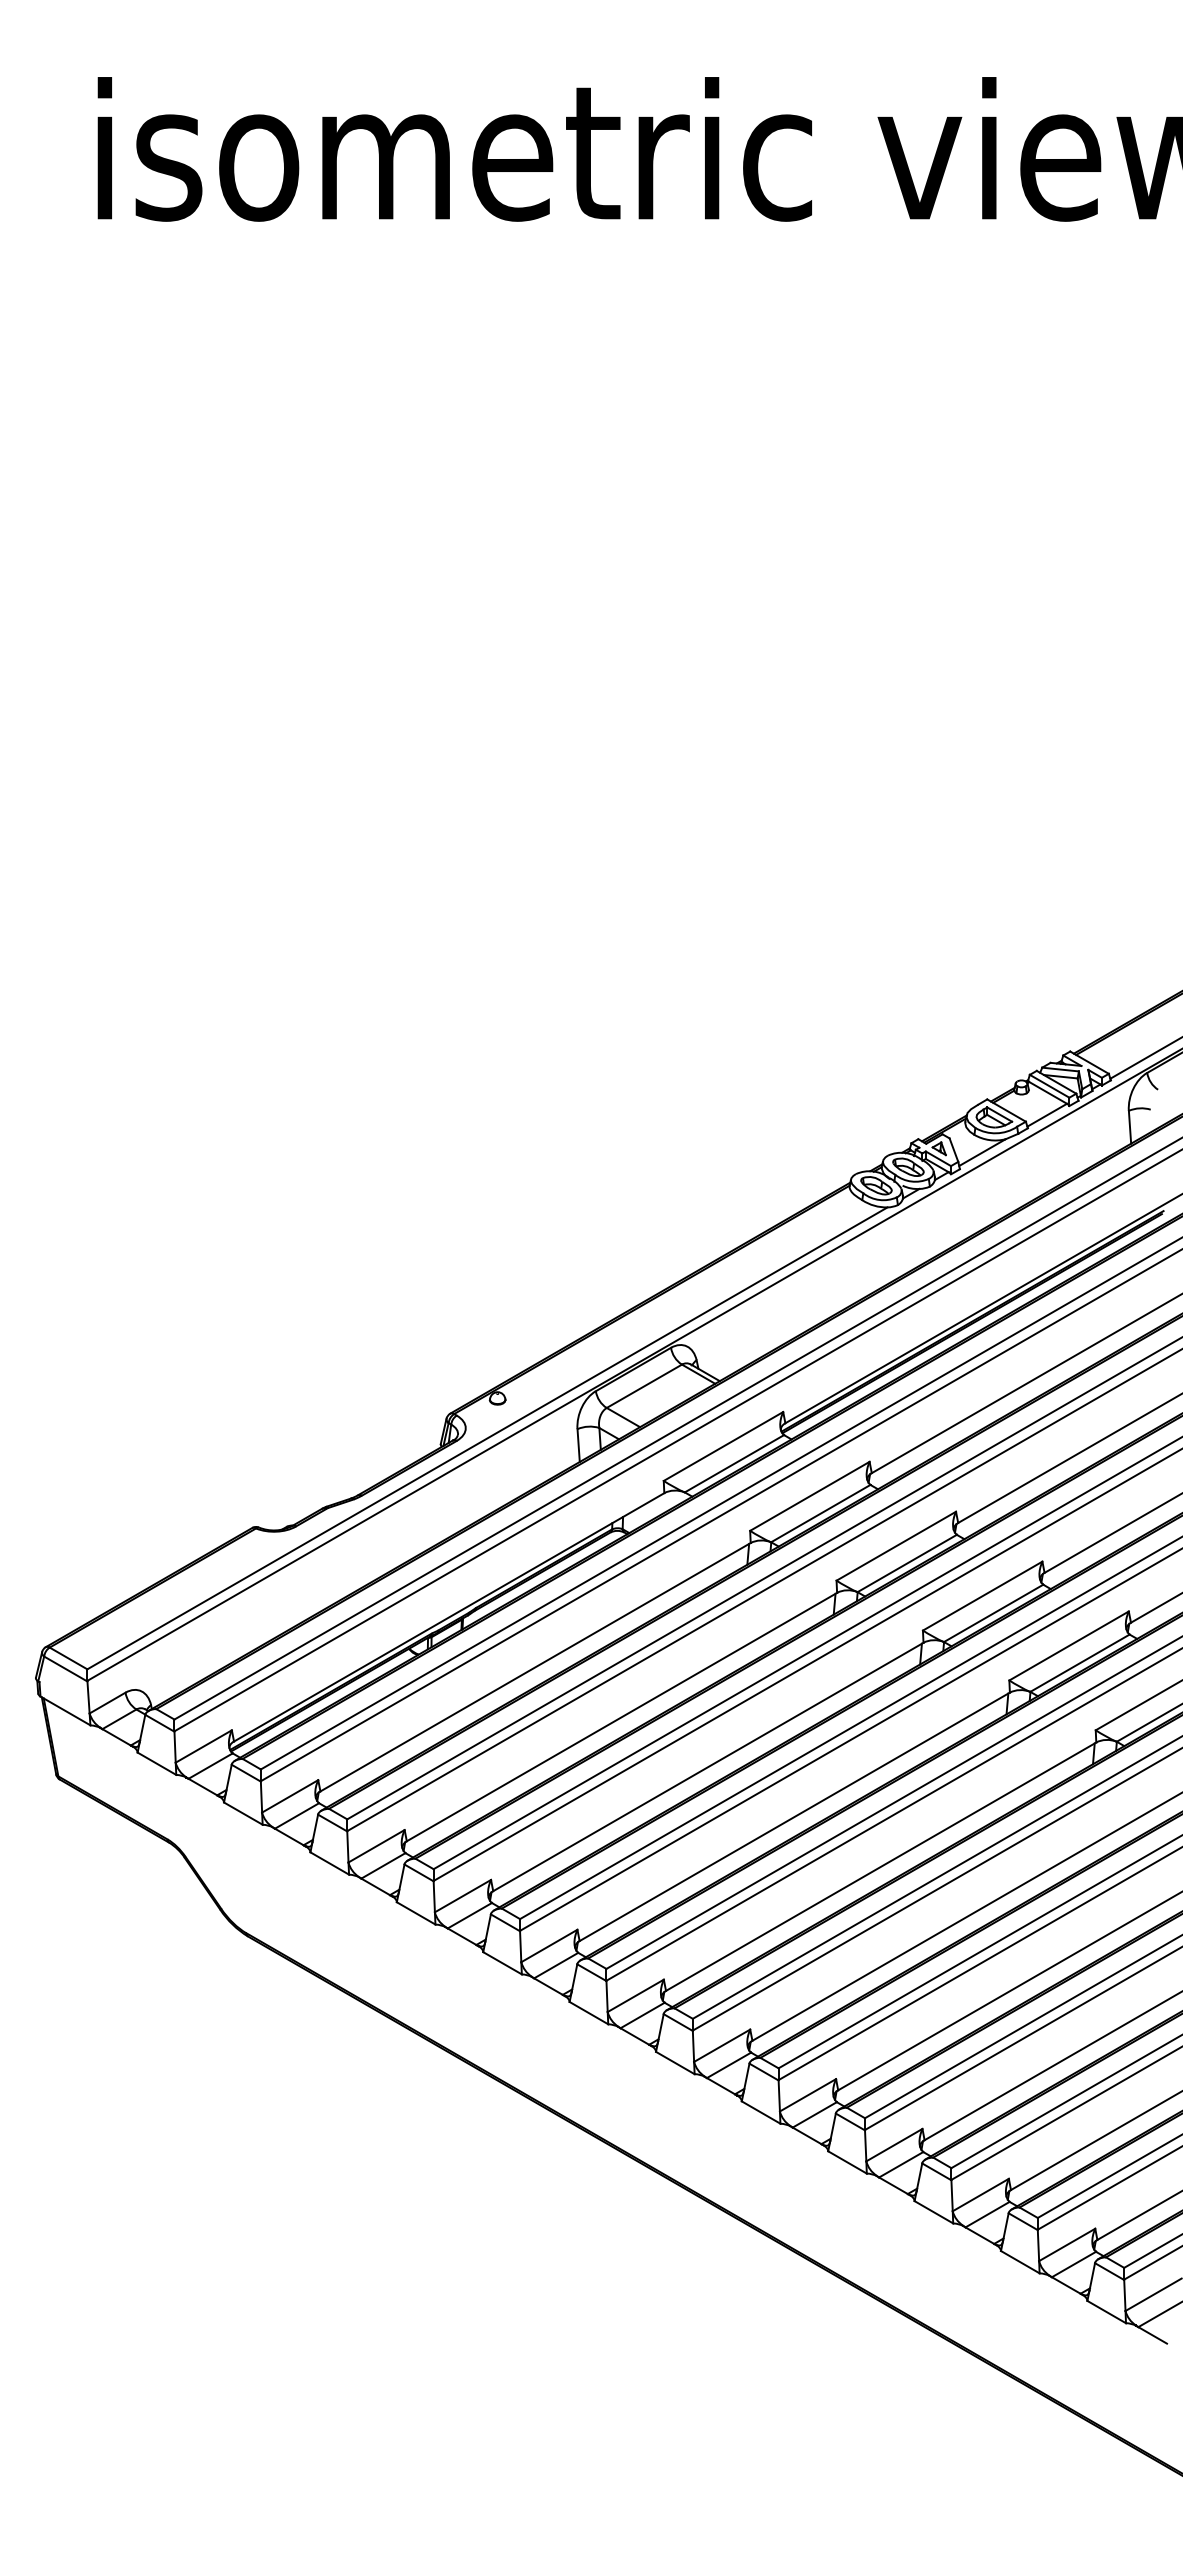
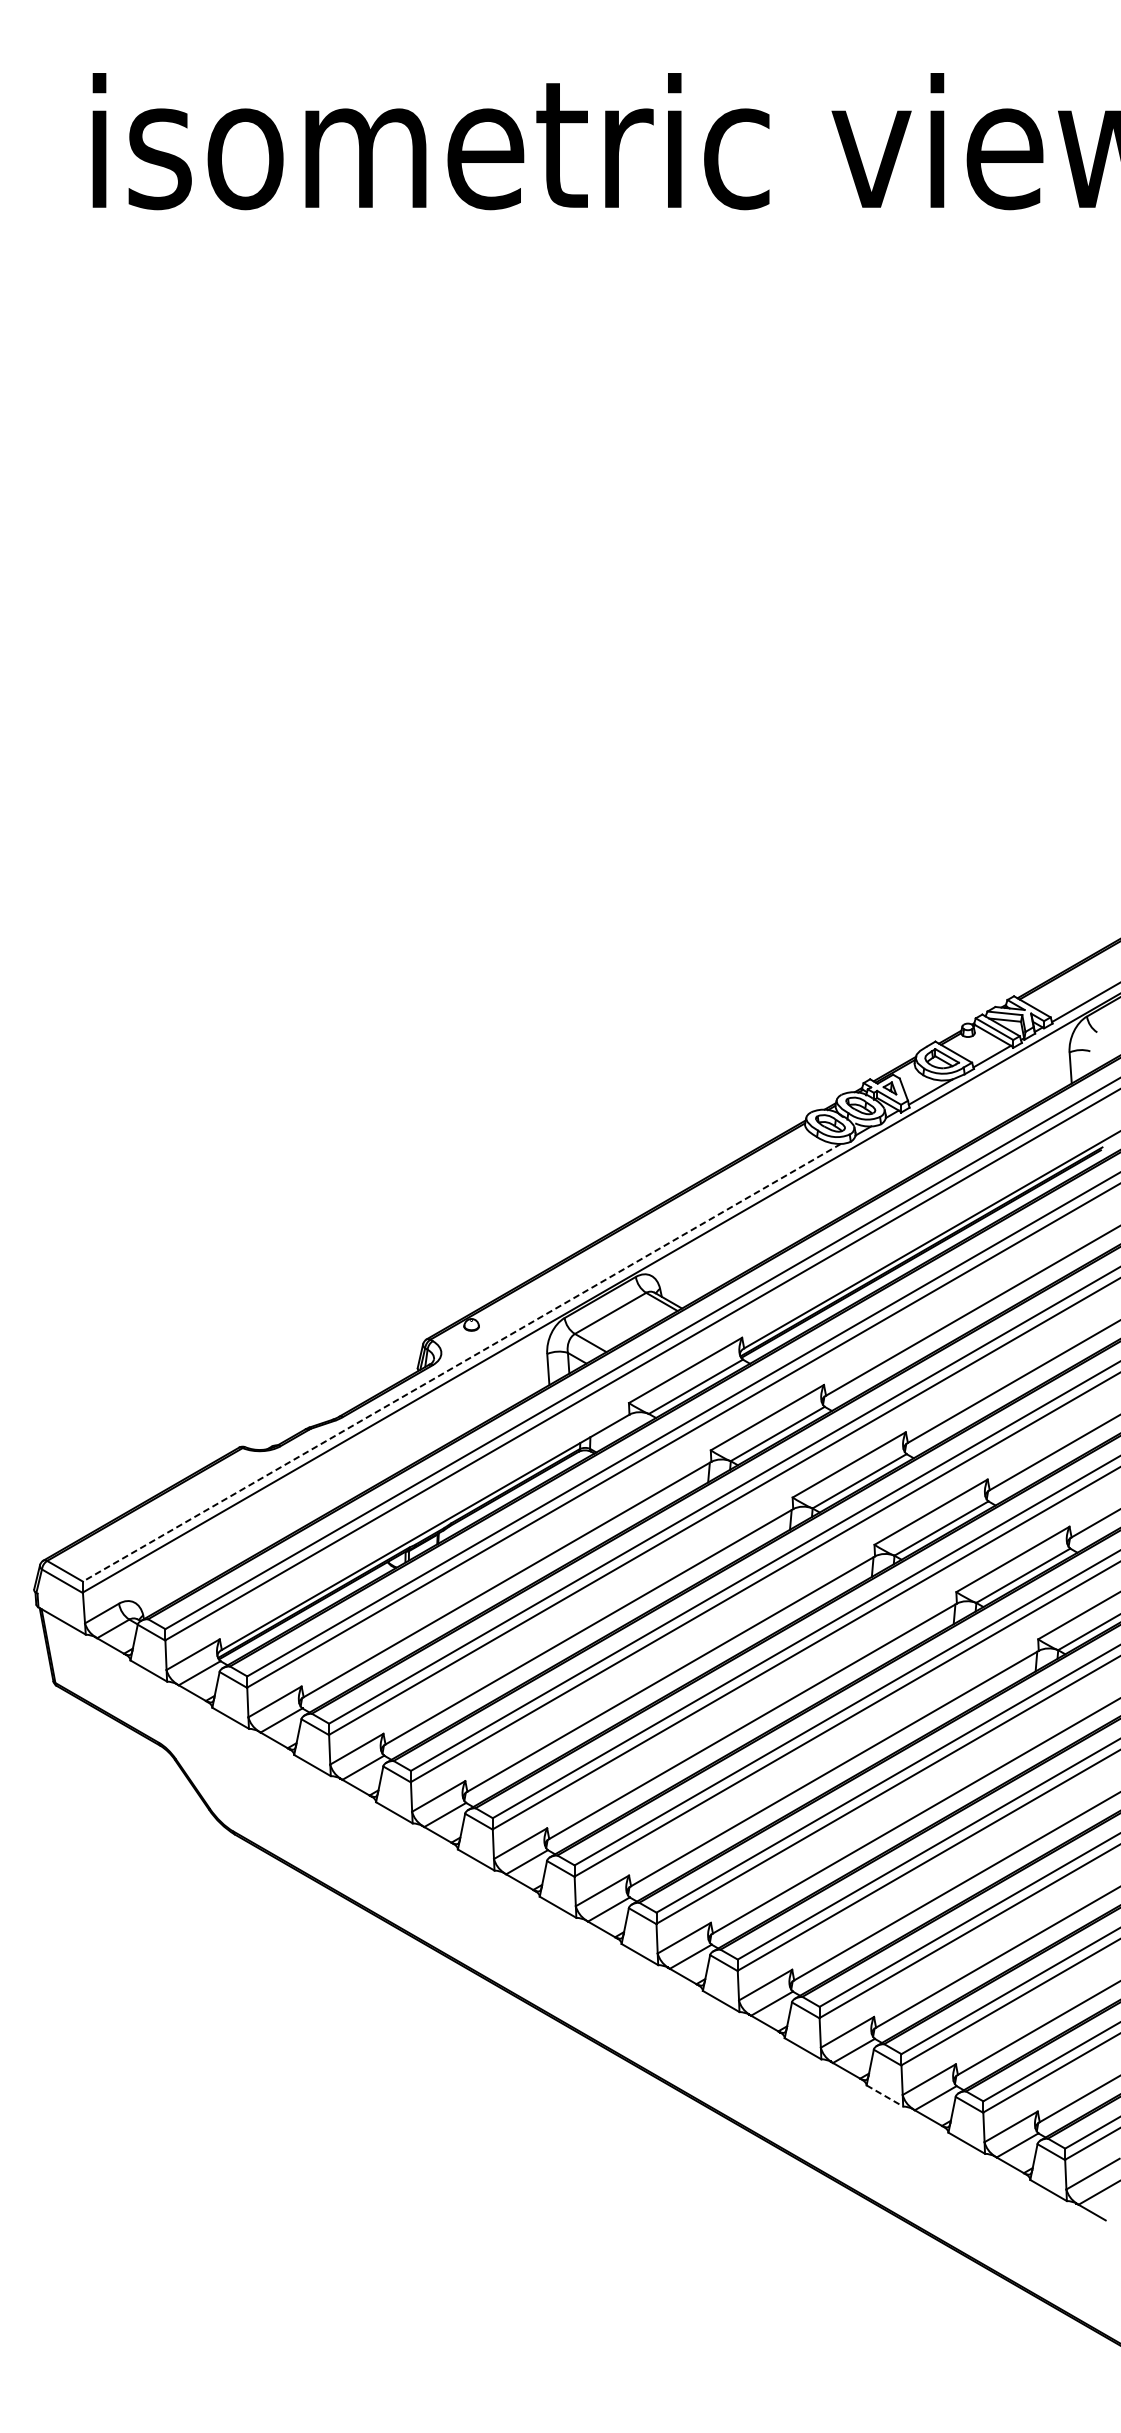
line: (487, 1438) -> (461, 1362), solid -> dashed
line: (934, 2212) -> (885, 2096), solid -> dashed

